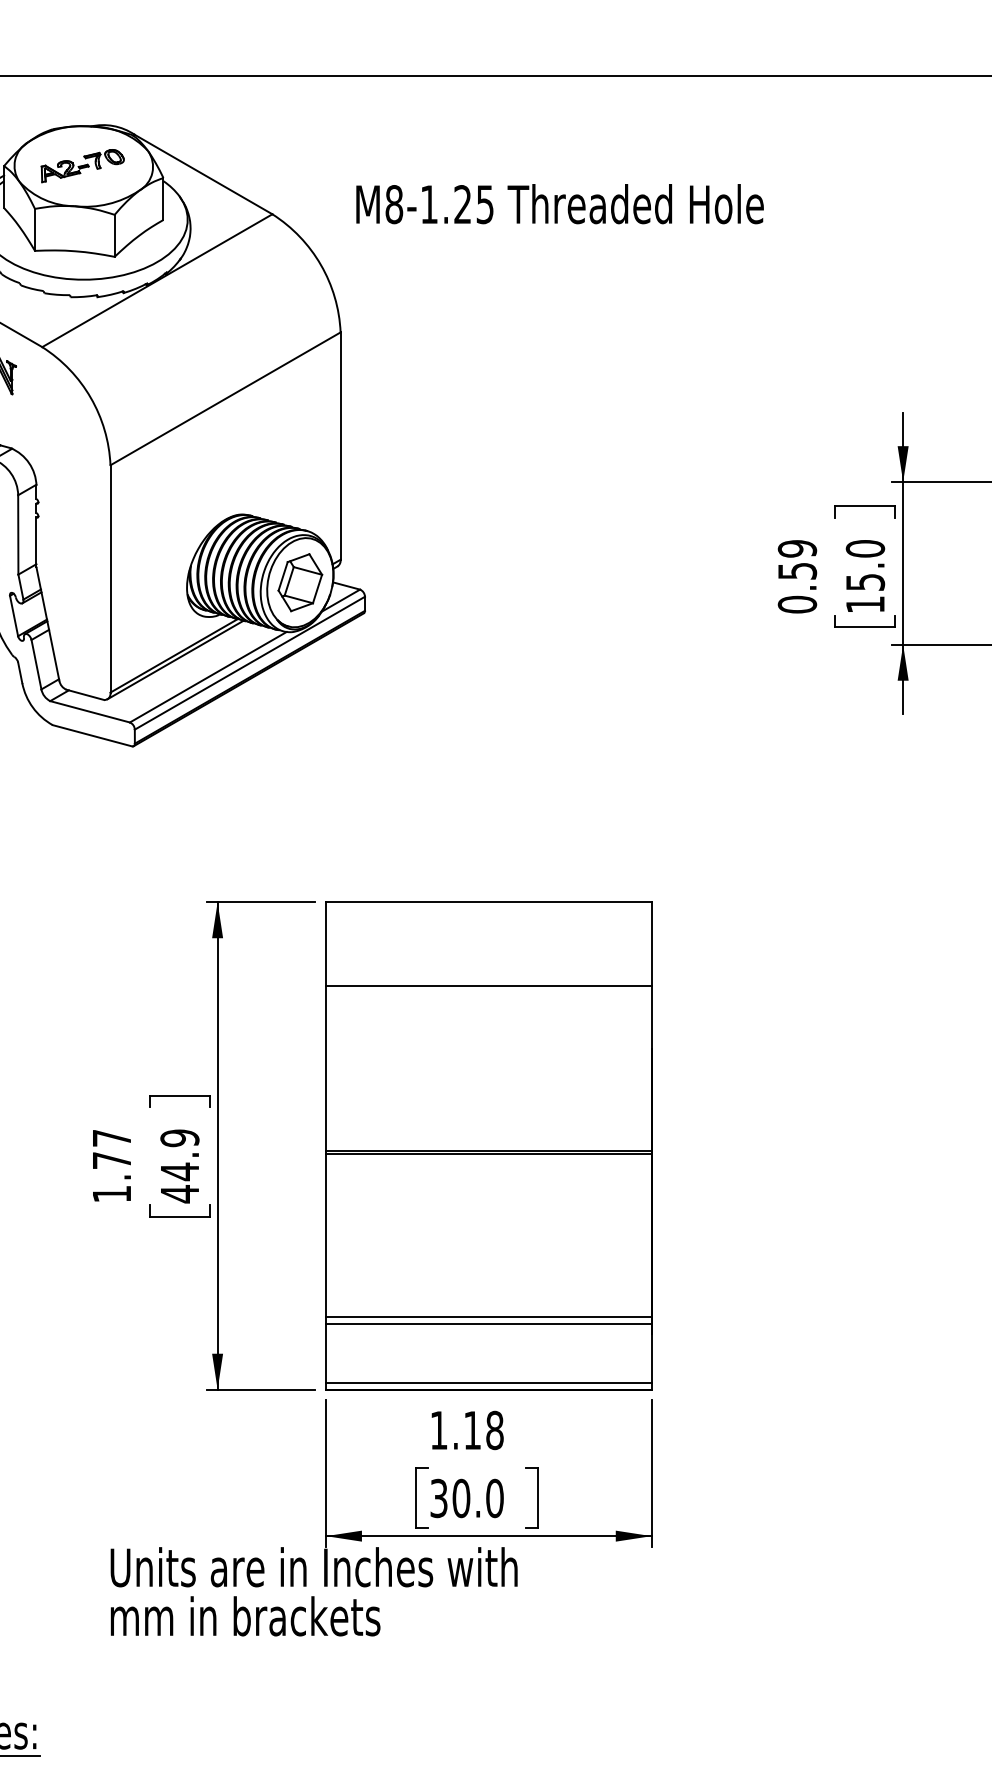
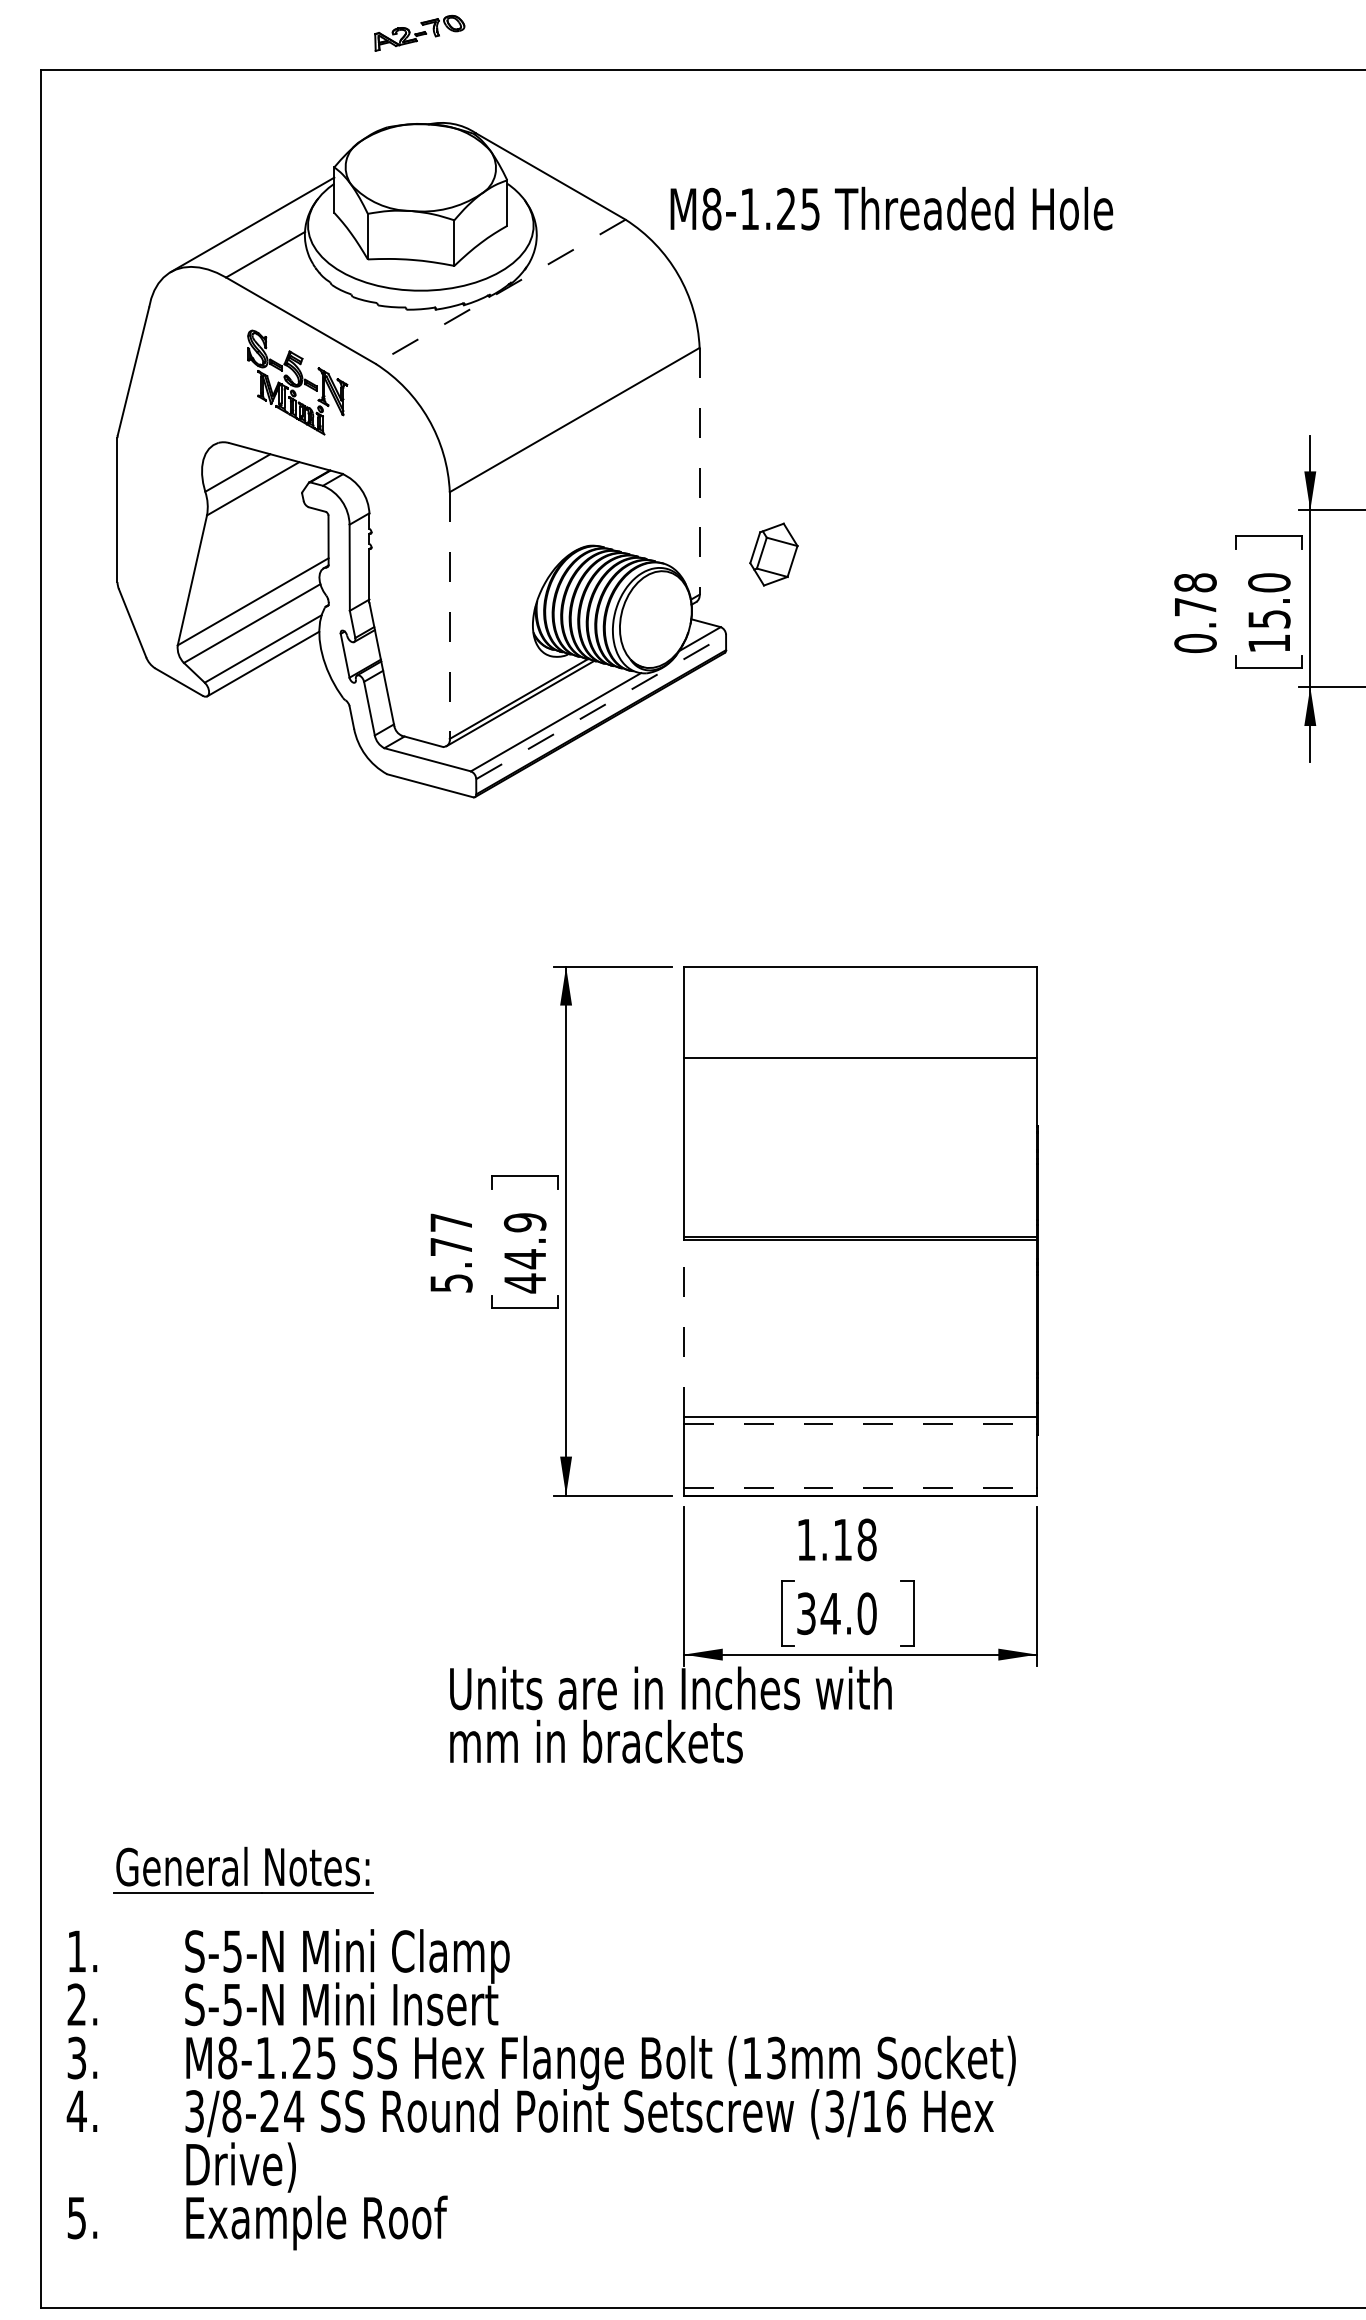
part: (82, 165) -> (419, 32), moved
text: (559, 203) -> (891, 208), moved
line: (157, 281) -> (500, 292), solid -> dashed
line: (340, 446) -> (699, 471), solid -> dashed
text: (797, 559) -> (1195, 594), 0.59 -> 0.78
line: (110, 579) -> (449, 616), solid -> dashed
part: (299, 582) -> (773, 554), moved
line: (250, 662) -> (601, 706), solid -> dashed
text: (112, 1194) -> (451, 1283), 1.77 -> 5.77
line: (325, 1234) -> (683, 1327), solid -> dashed
line: (488, 1324) -> (860, 1424), solid -> dashed
line: (488, 1383) -> (860, 1488), solid -> dashed
text: (461, 1498) -> (830, 1613), 30.0 -> 34.0

